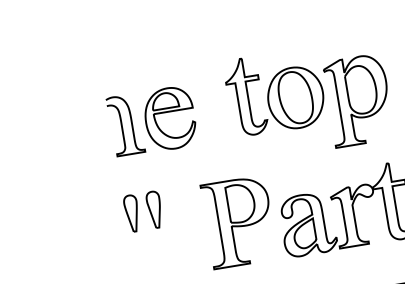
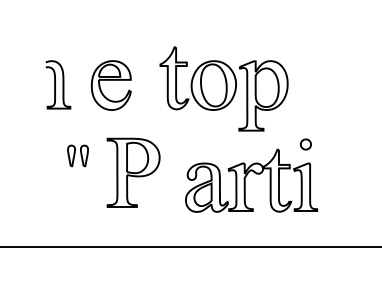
curve: (122, 125) -> (55, 84), moved
part: (142, 211) -> (77, 155), size x0.7
part: (239, 221) -> (133, 172), moved

